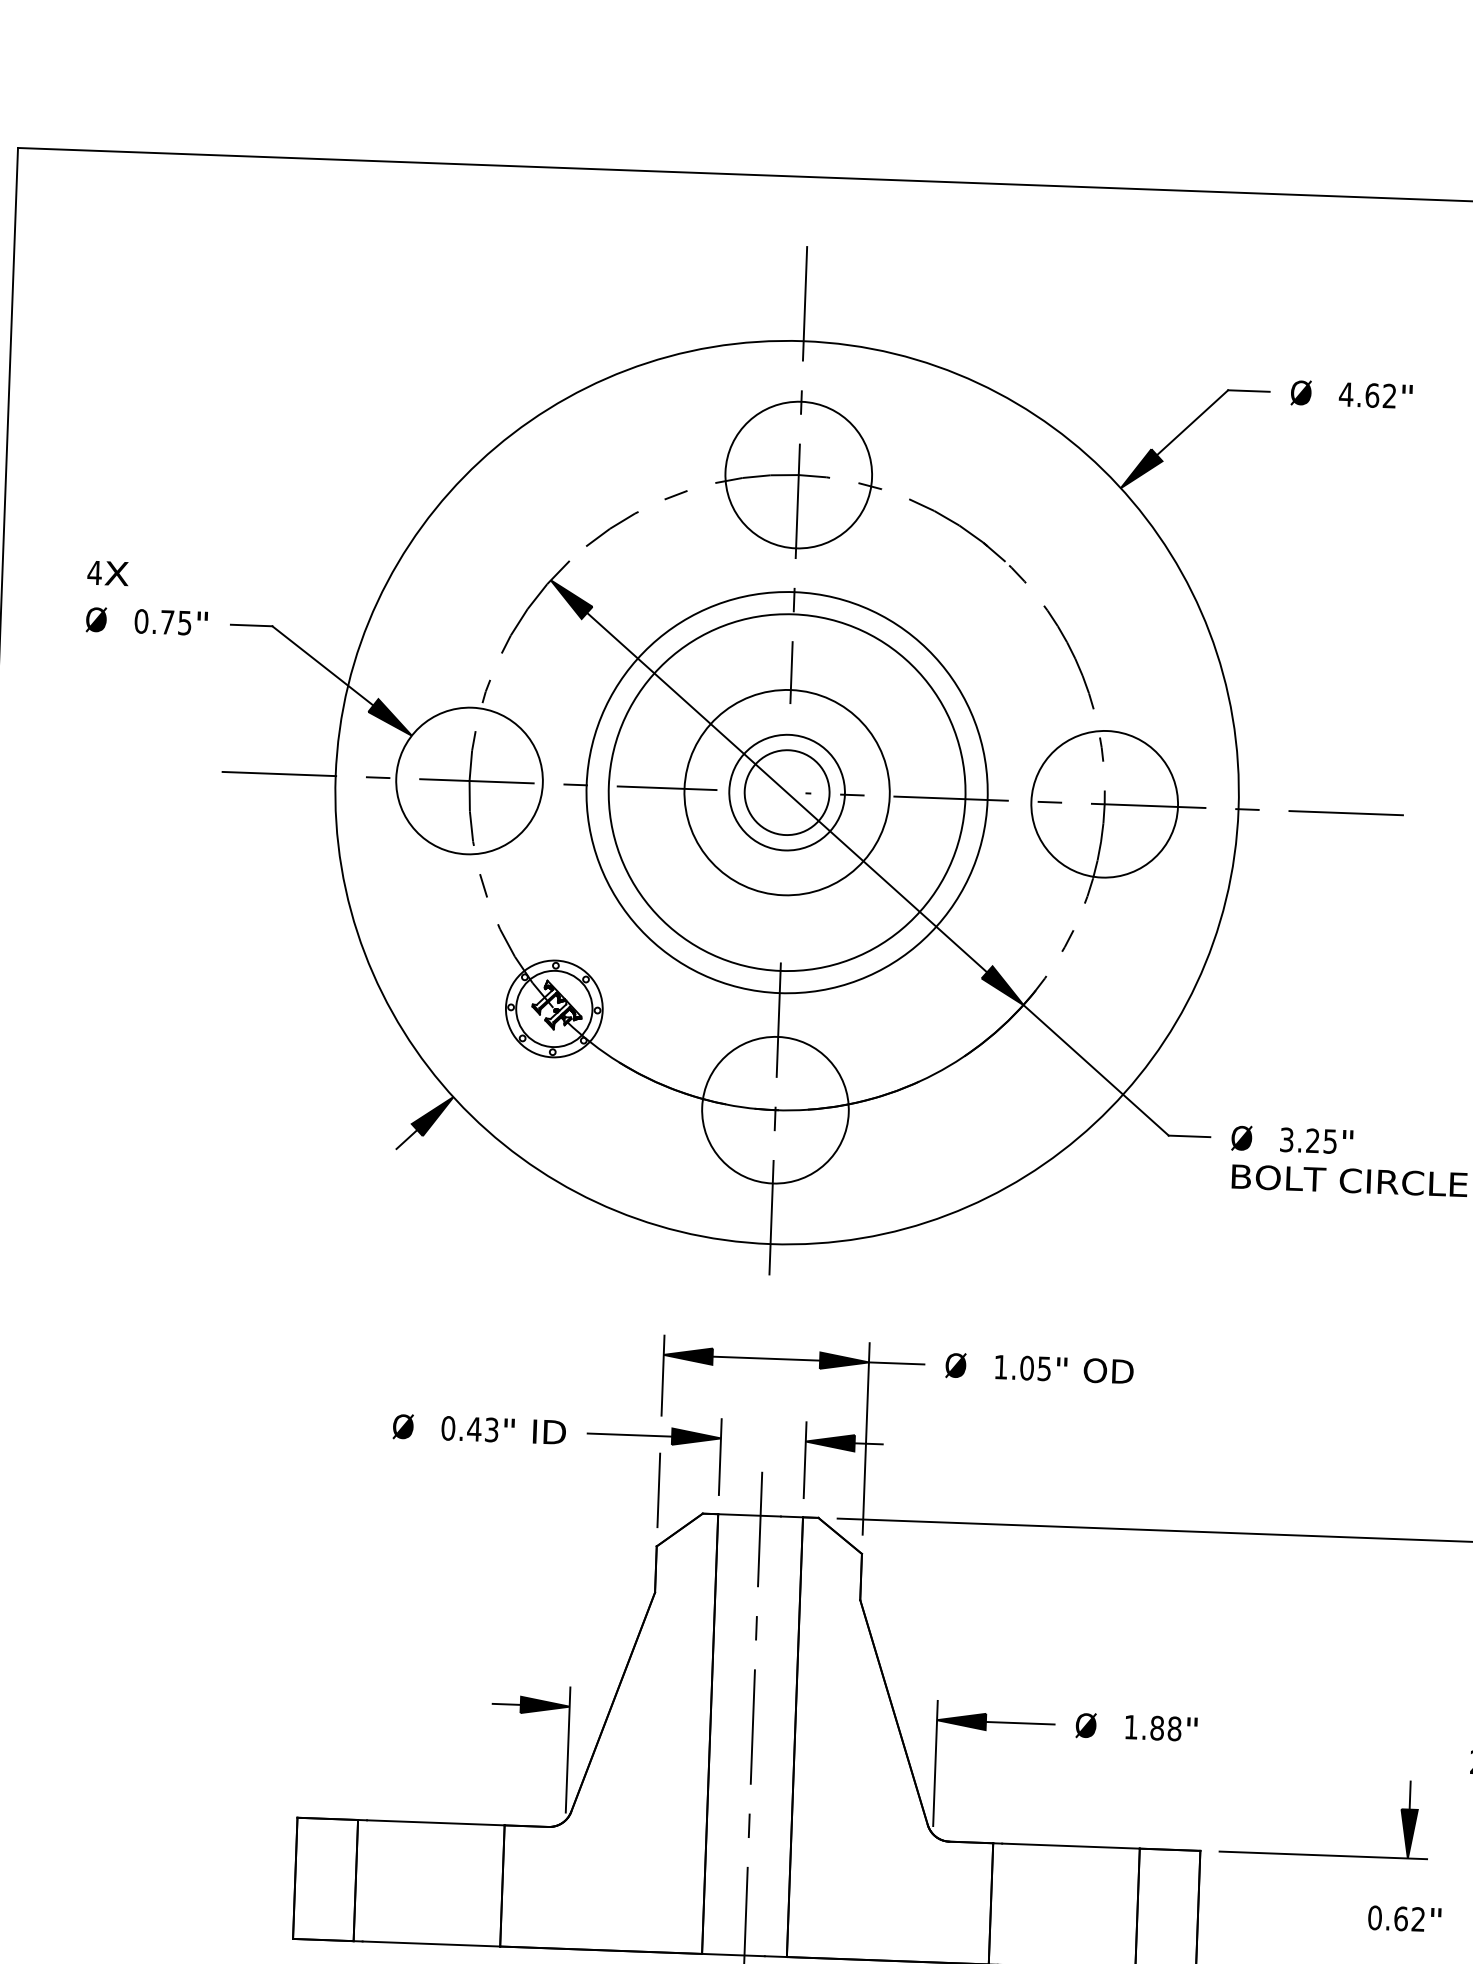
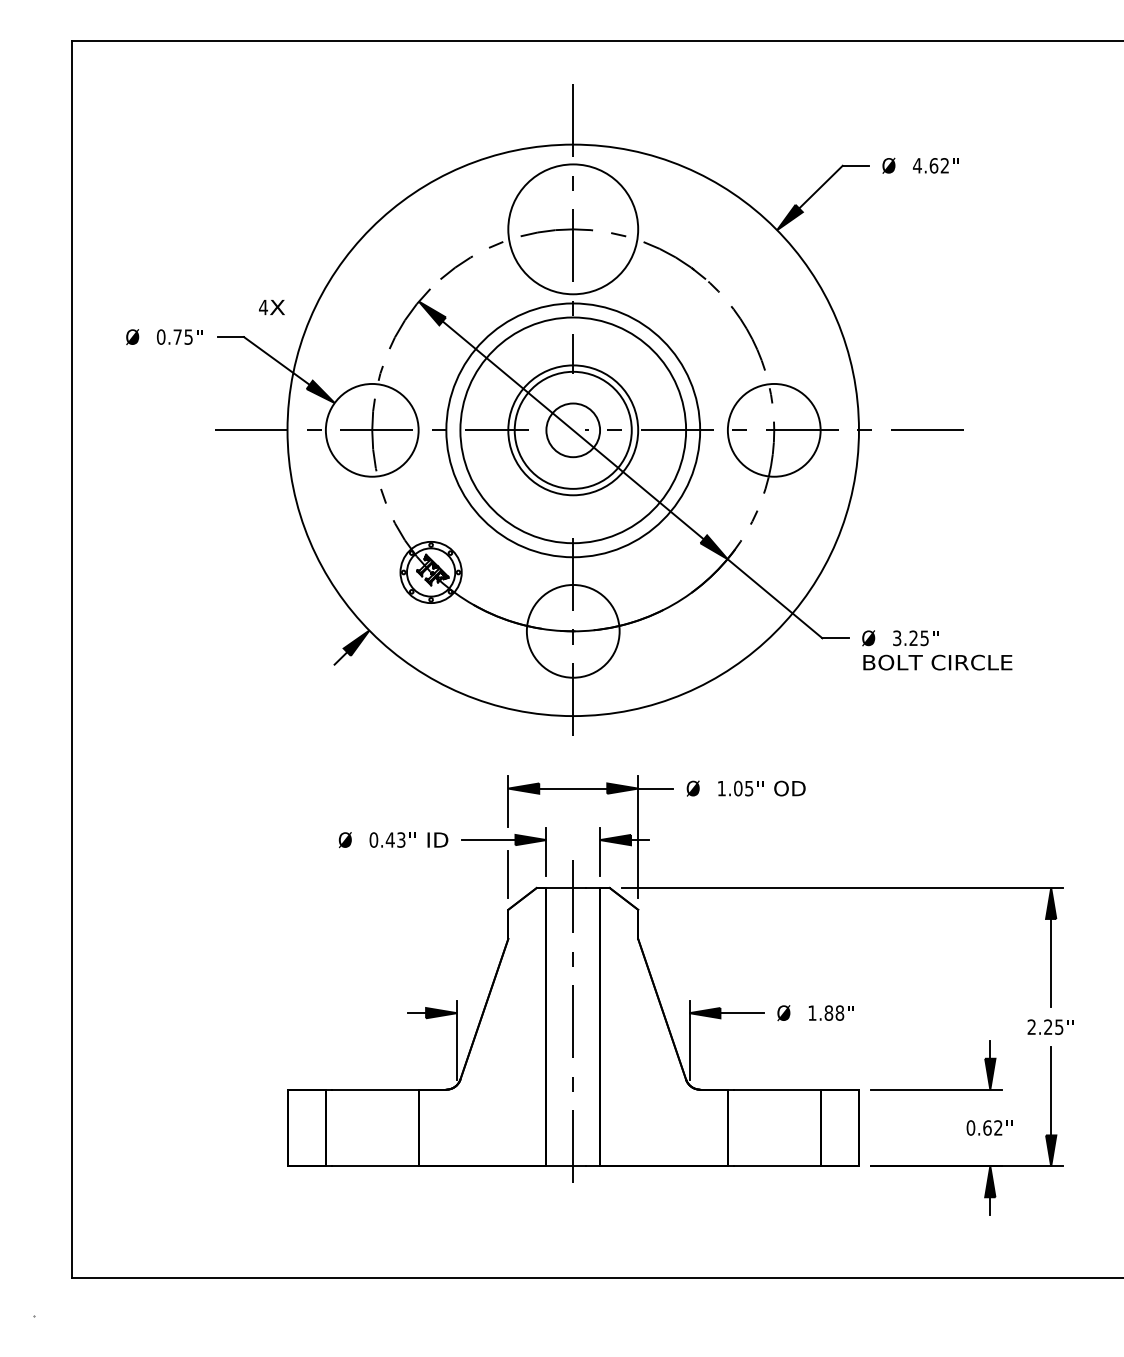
circle: (797, 473) -> (572, 228), size x1.4
text: (107, 573) -> (271, 307), moved
circle: (785, 791) -> (572, 429), size x1.6

